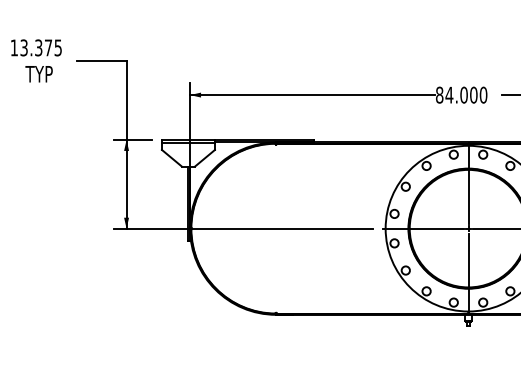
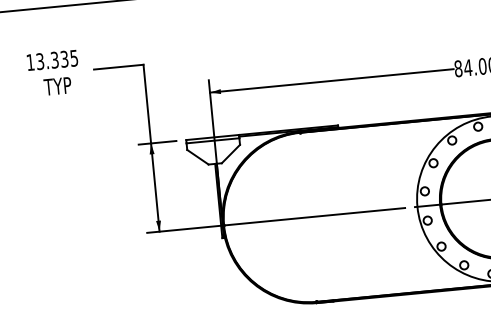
text: (48, 47) -> (64, 58), 13.375 -> 13.335

